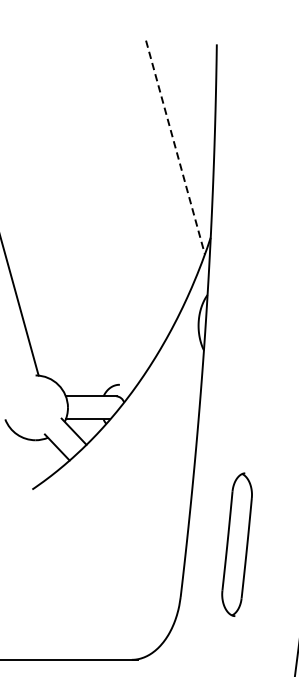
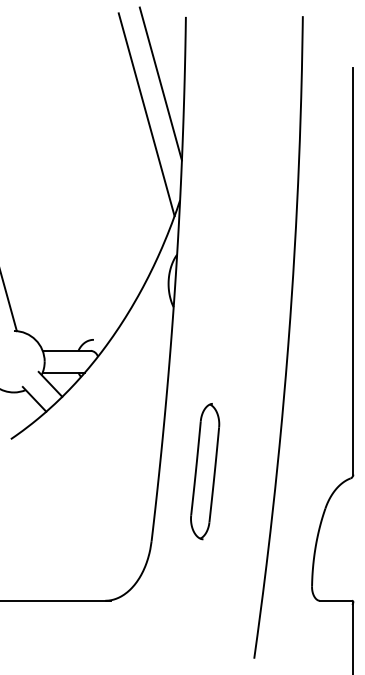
line: (190, 114) -> (160, 83), added
line: (175, 148) -> (146, 115), dashed -> solid
part: (237, 544) -> (205, 471), moved

